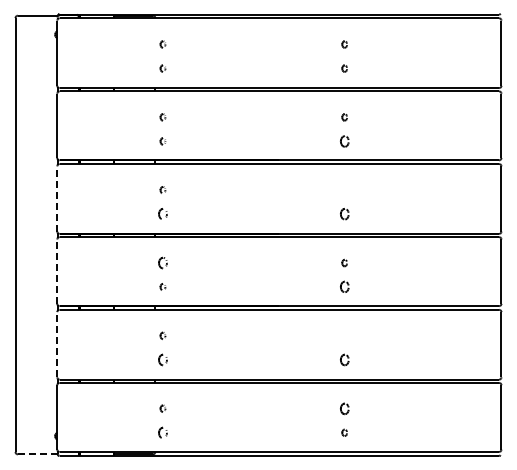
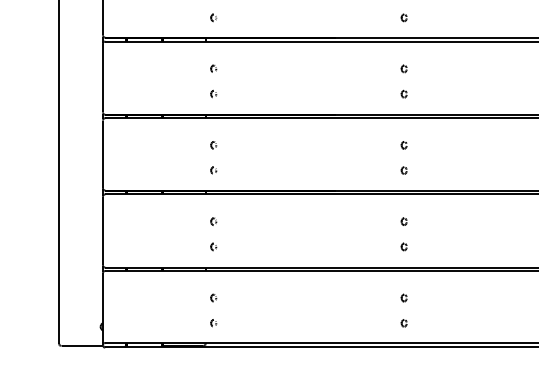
part: (344, 141) -> (404, 17), size x0.62
part: (344, 190) -> (404, 69), added
line: (57, 198) -> (103, 77), dashed -> solid
part: (162, 214) -> (213, 94), size x0.62
part: (344, 214) -> (404, 94), size x0.62
part: (162, 262) -> (213, 144), size x0.62
line: (57, 271) -> (103, 154), dashed -> solid
part: (344, 287) -> (404, 170), size x0.62
part: (344, 335) -> (404, 221), added
line: (57, 344) -> (103, 230), dashed -> solid
part: (162, 359) -> (213, 246), size x0.62
part: (344, 359) -> (404, 246), size x0.62
part: (344, 408) -> (404, 297), size x0.62
part: (162, 432) -> (213, 322), size x0.62
line: (37, 454) -> (82, 346), dashed -> solid

